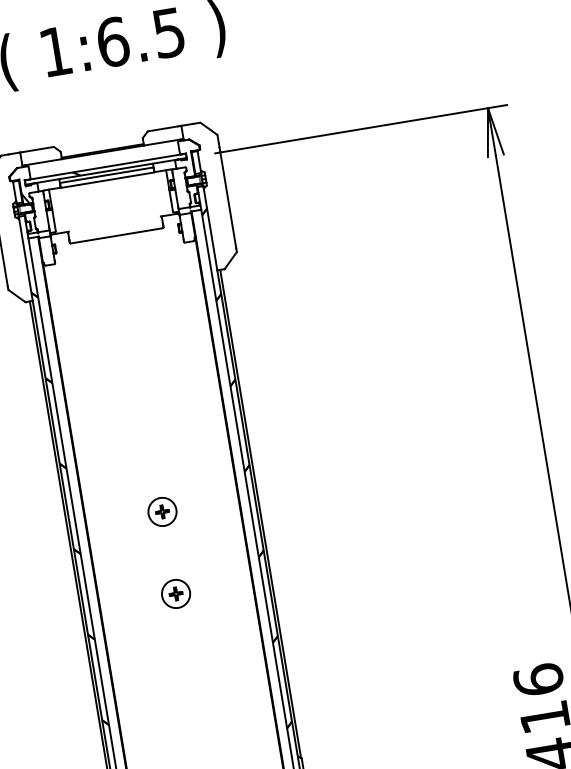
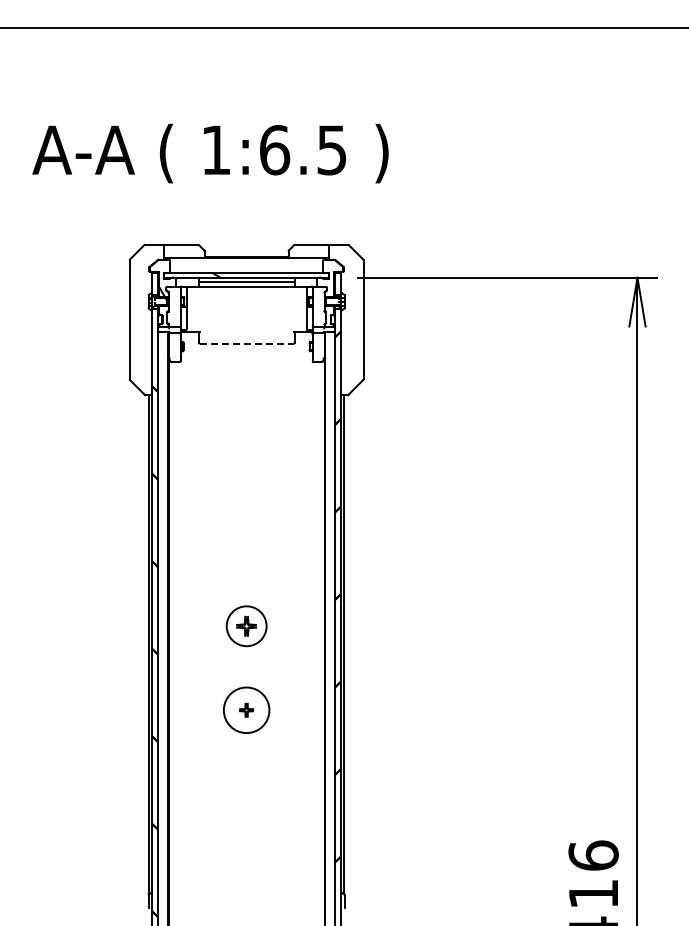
line: (117, 235) -> (247, 343), solid -> dashed
part: (162, 512) -> (246, 626), size x1.4
circle: (176, 594) -> (246, 710), size x1.6

